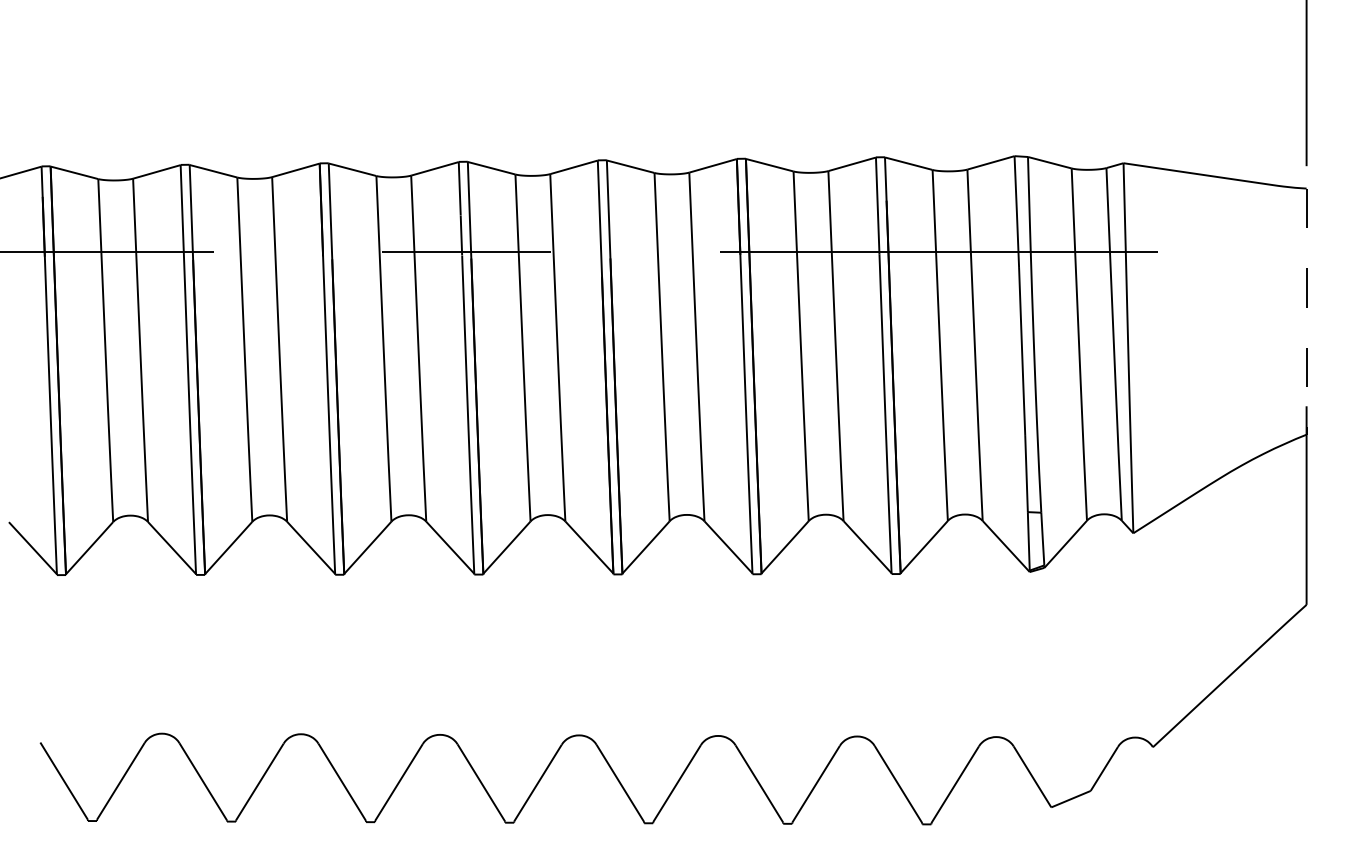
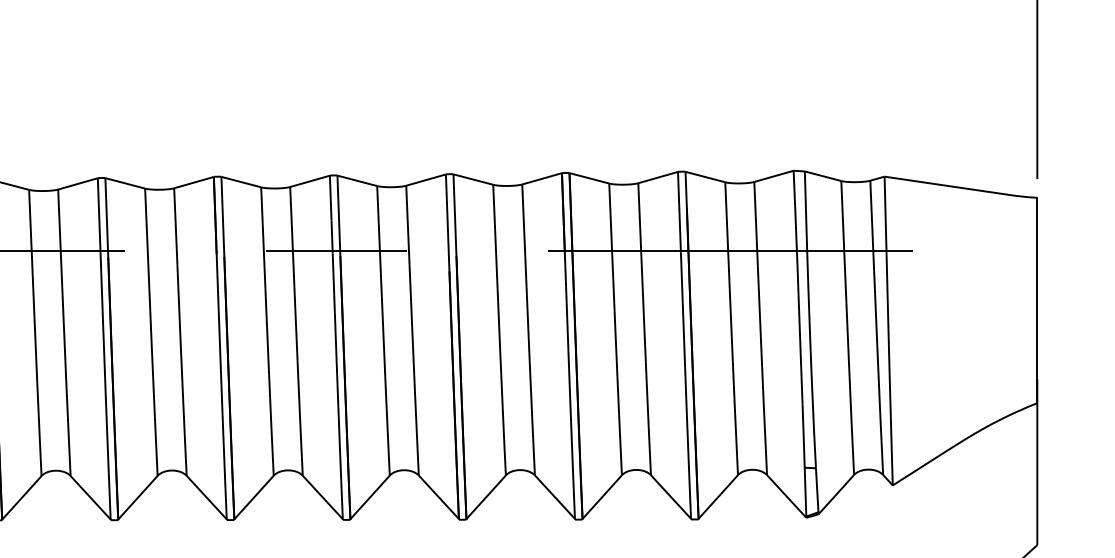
line: (1306, 312) -> (1037, 301), dashed -> solid

